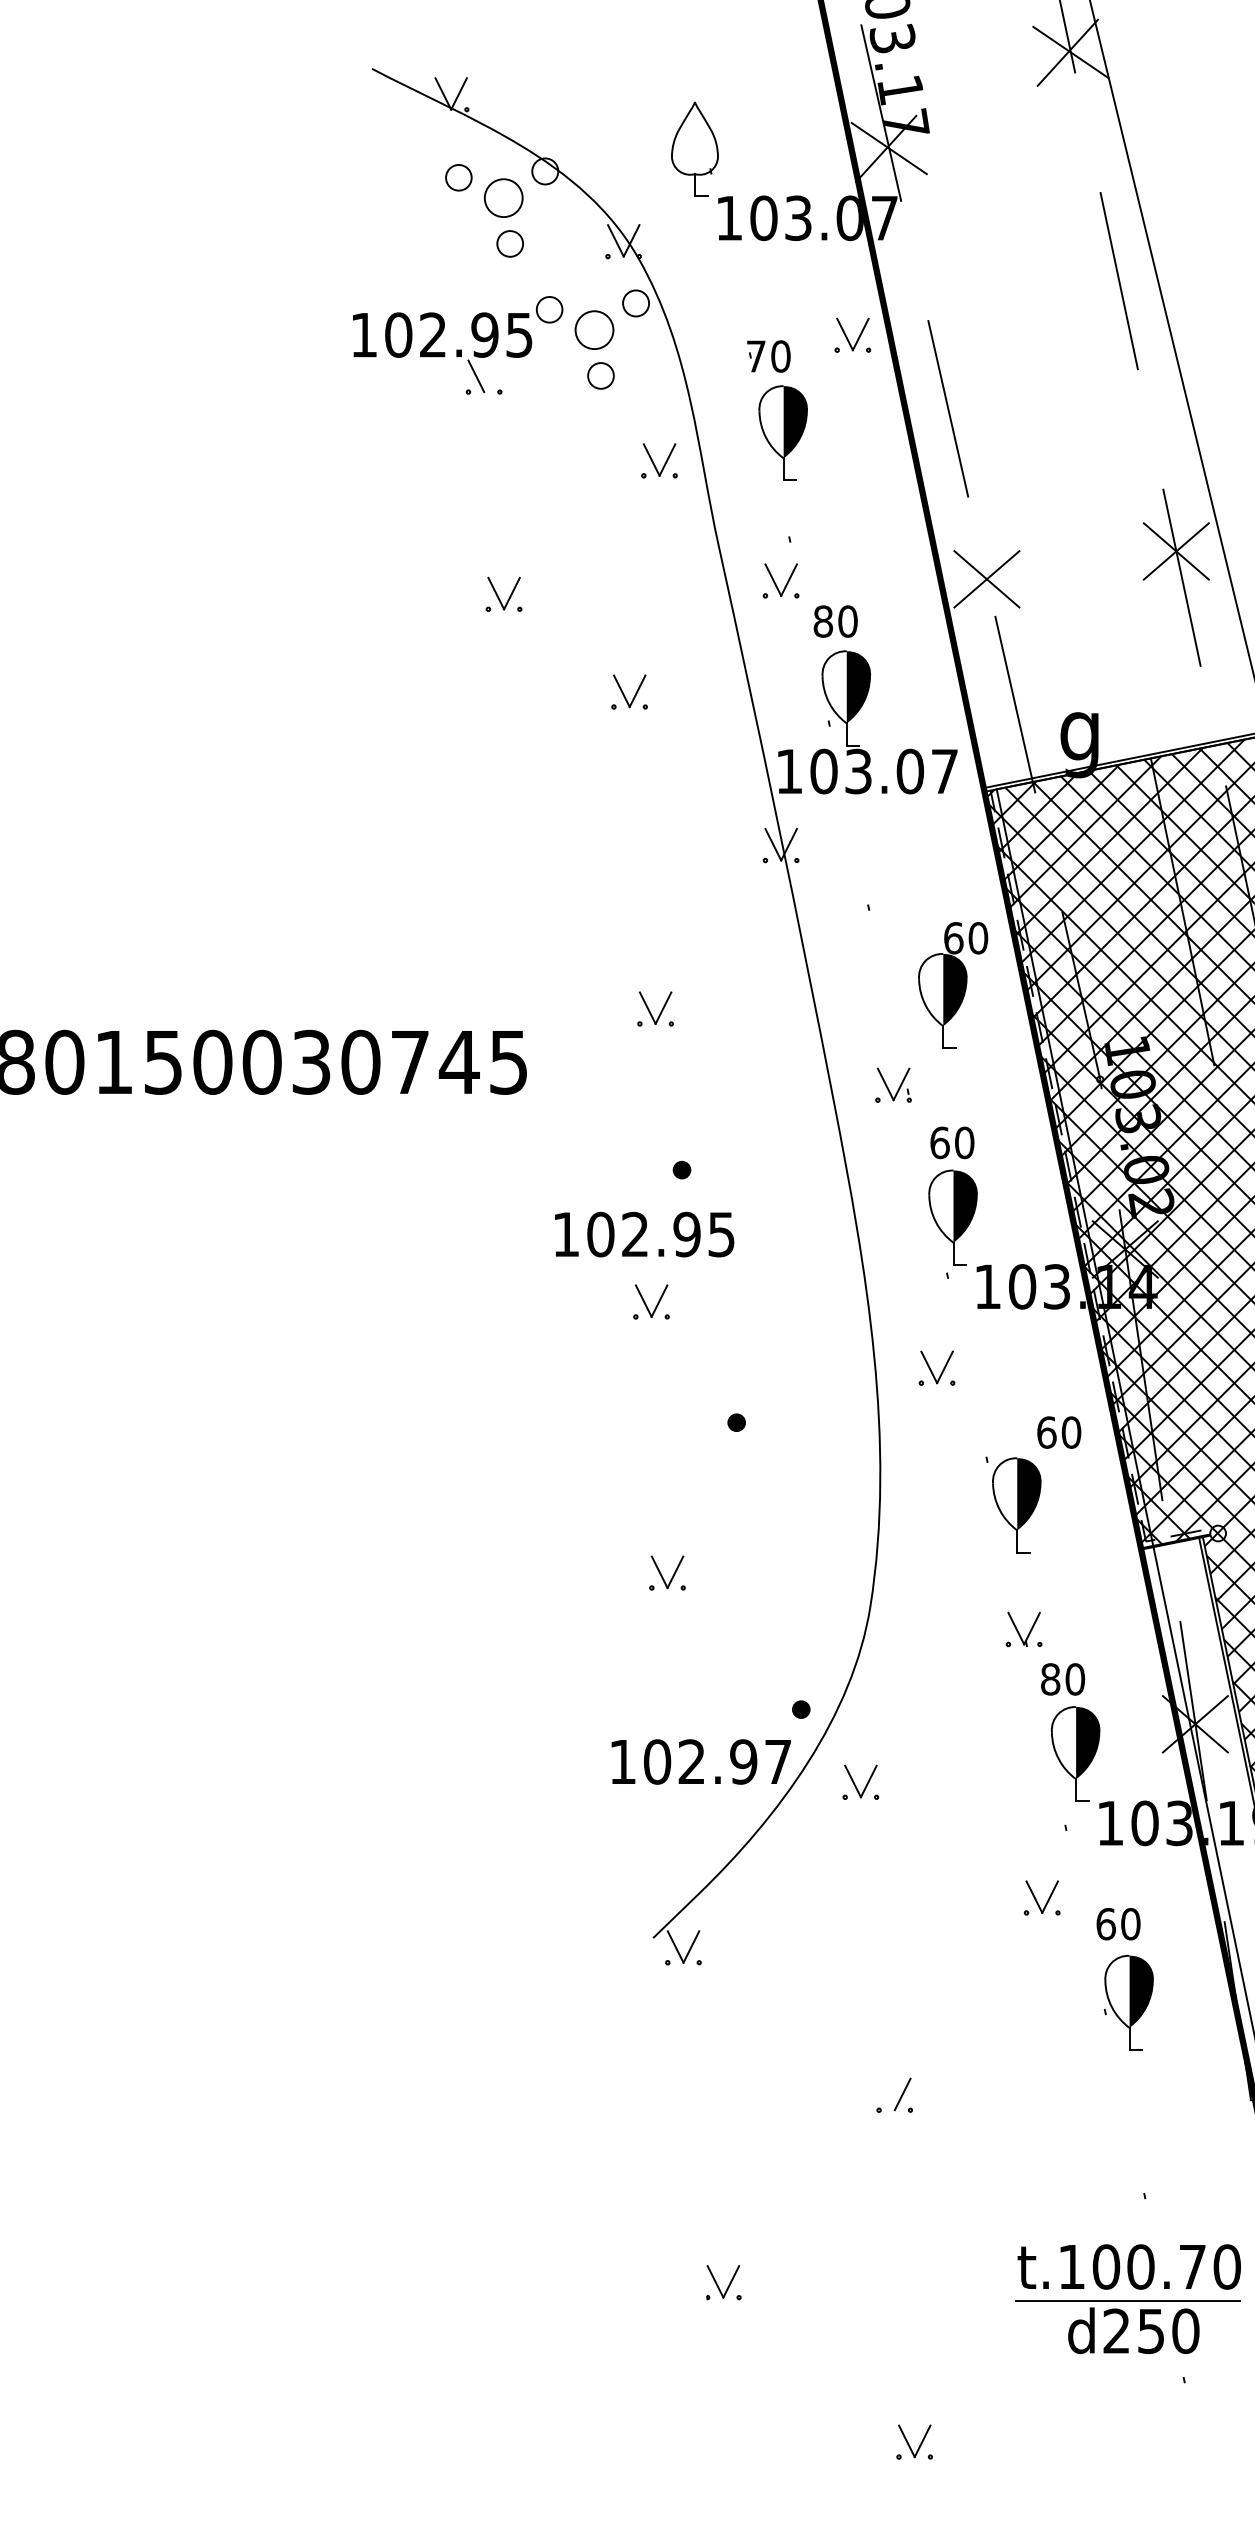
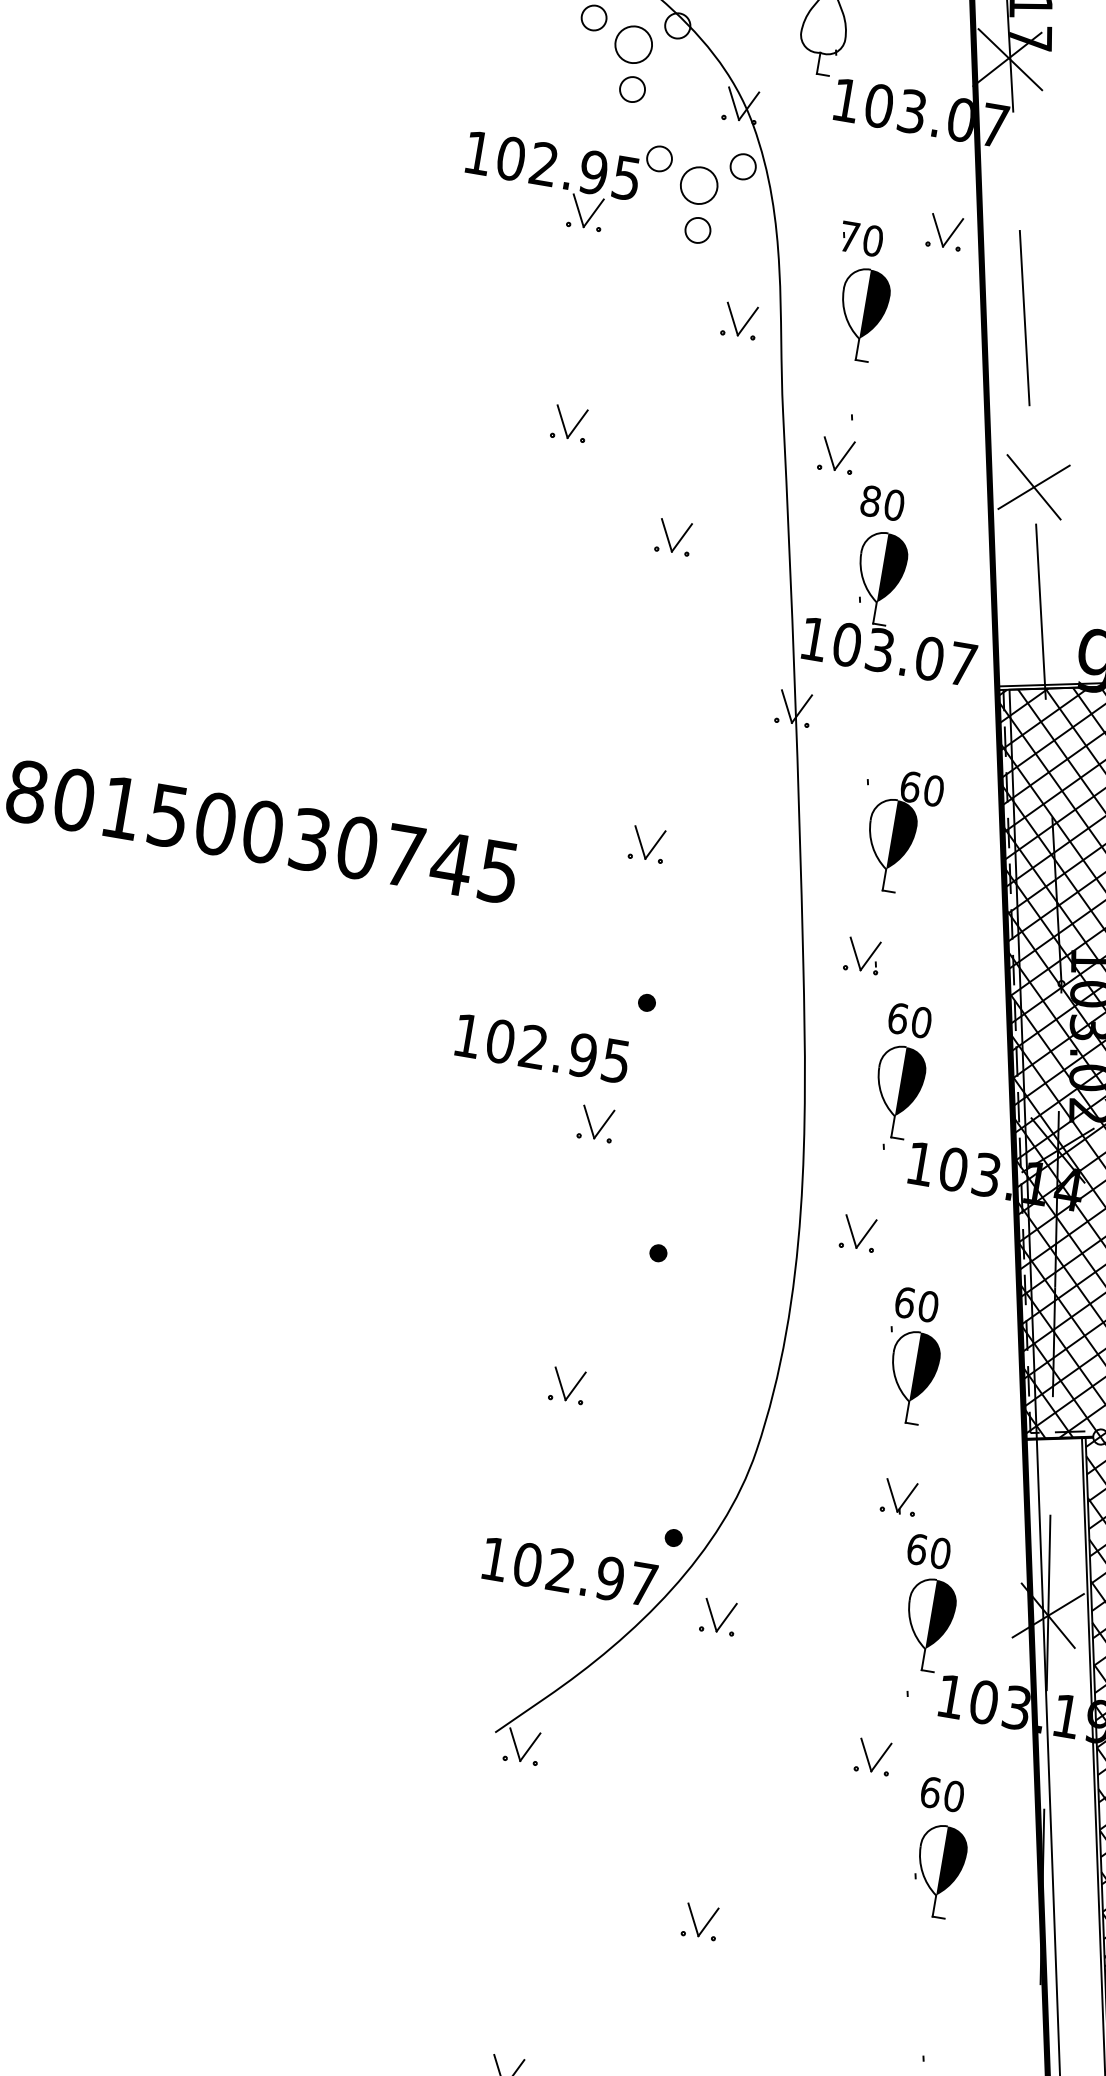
line: (491, 376) -> (593, 213), added
part: (953, 985) -> (902, 832), moved
text: (644, 1234) -> (542, 1048), moved
text: (1059, 1432) -> (917, 1304), moved
text: (1050, 1679) -> (916, 1549), 80 -> 60
line: (886, 2094) -> (693, 1919), added

